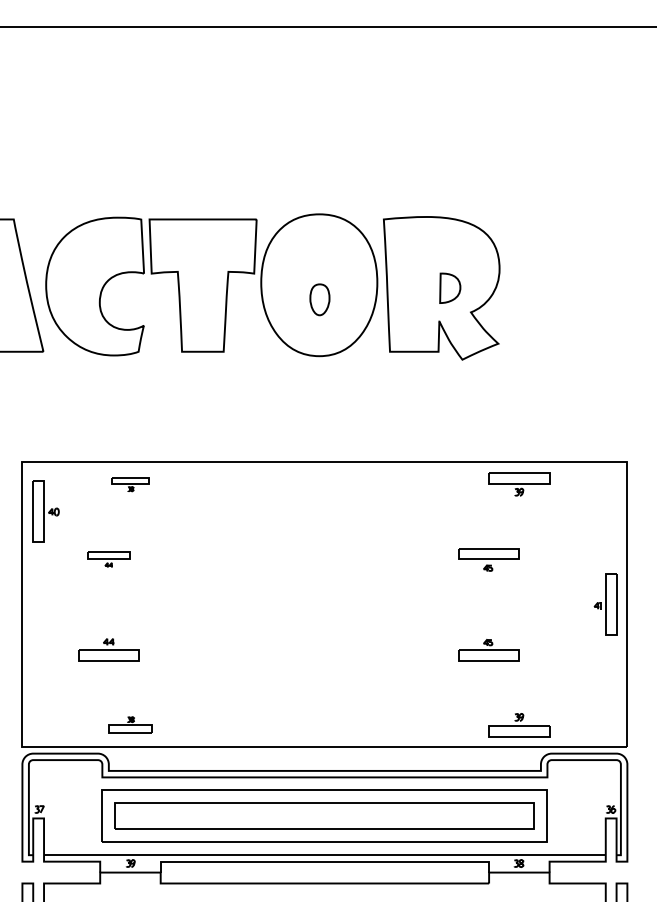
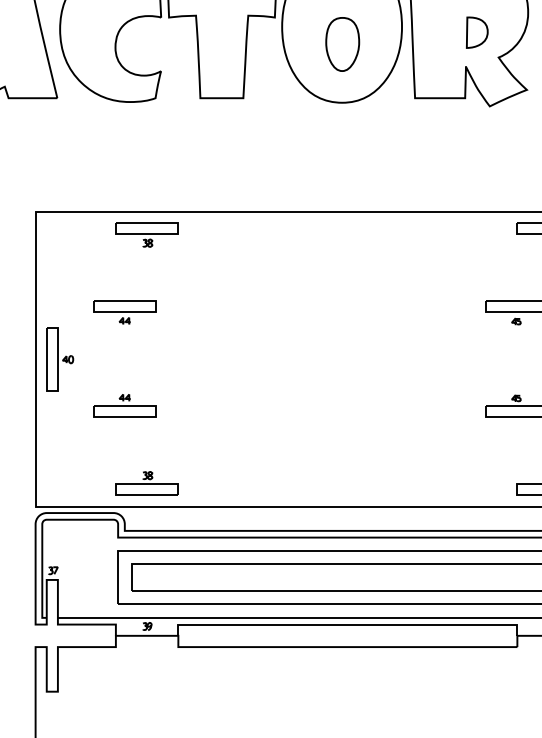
part: (319, 299) -> (342, 44), size x1.67
part: (130, 484) -> (147, 235), size x1.67
part: (45, 511) -> (59, 359), moved
part: (108, 559) -> (124, 312), size x1.43
part: (130, 724) -> (147, 482), size x1.43

